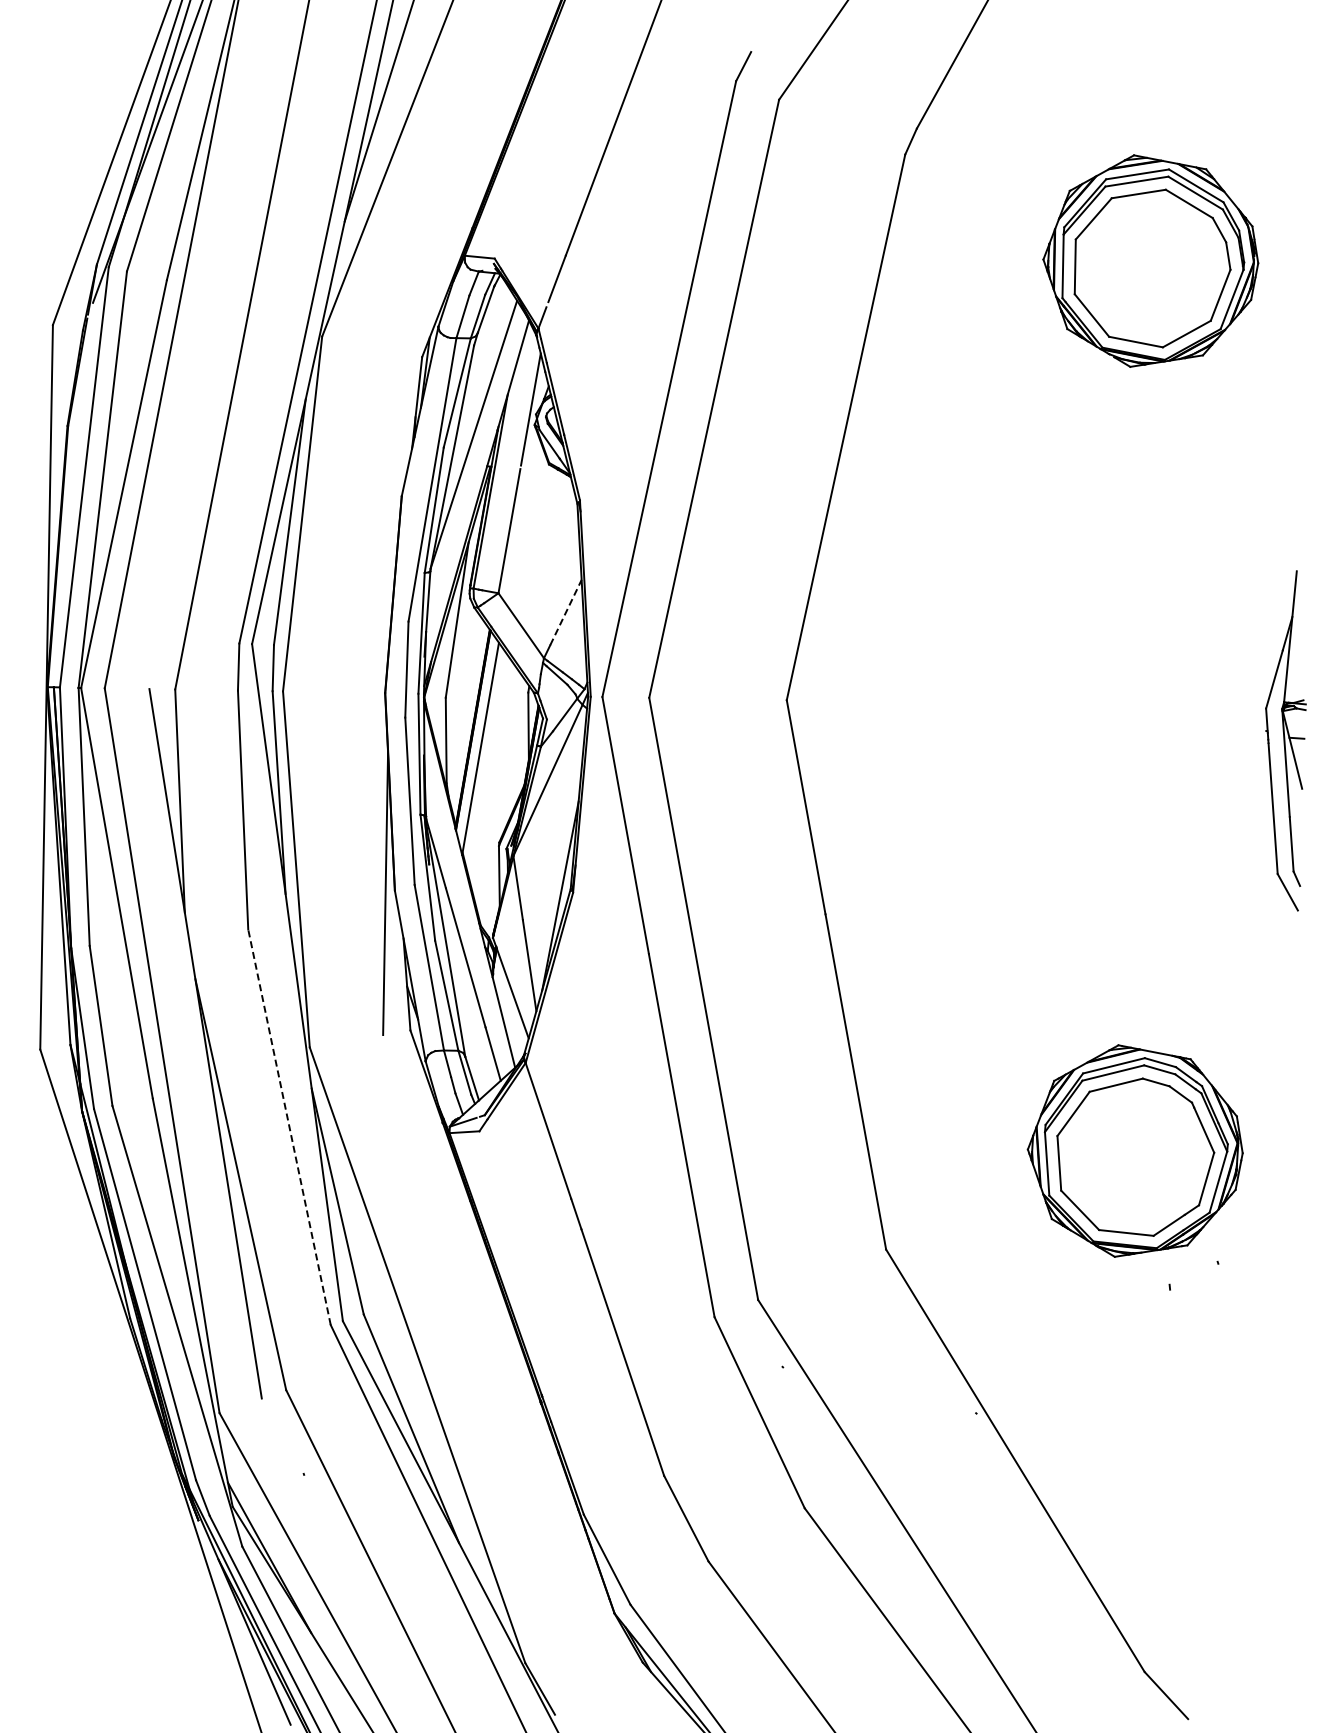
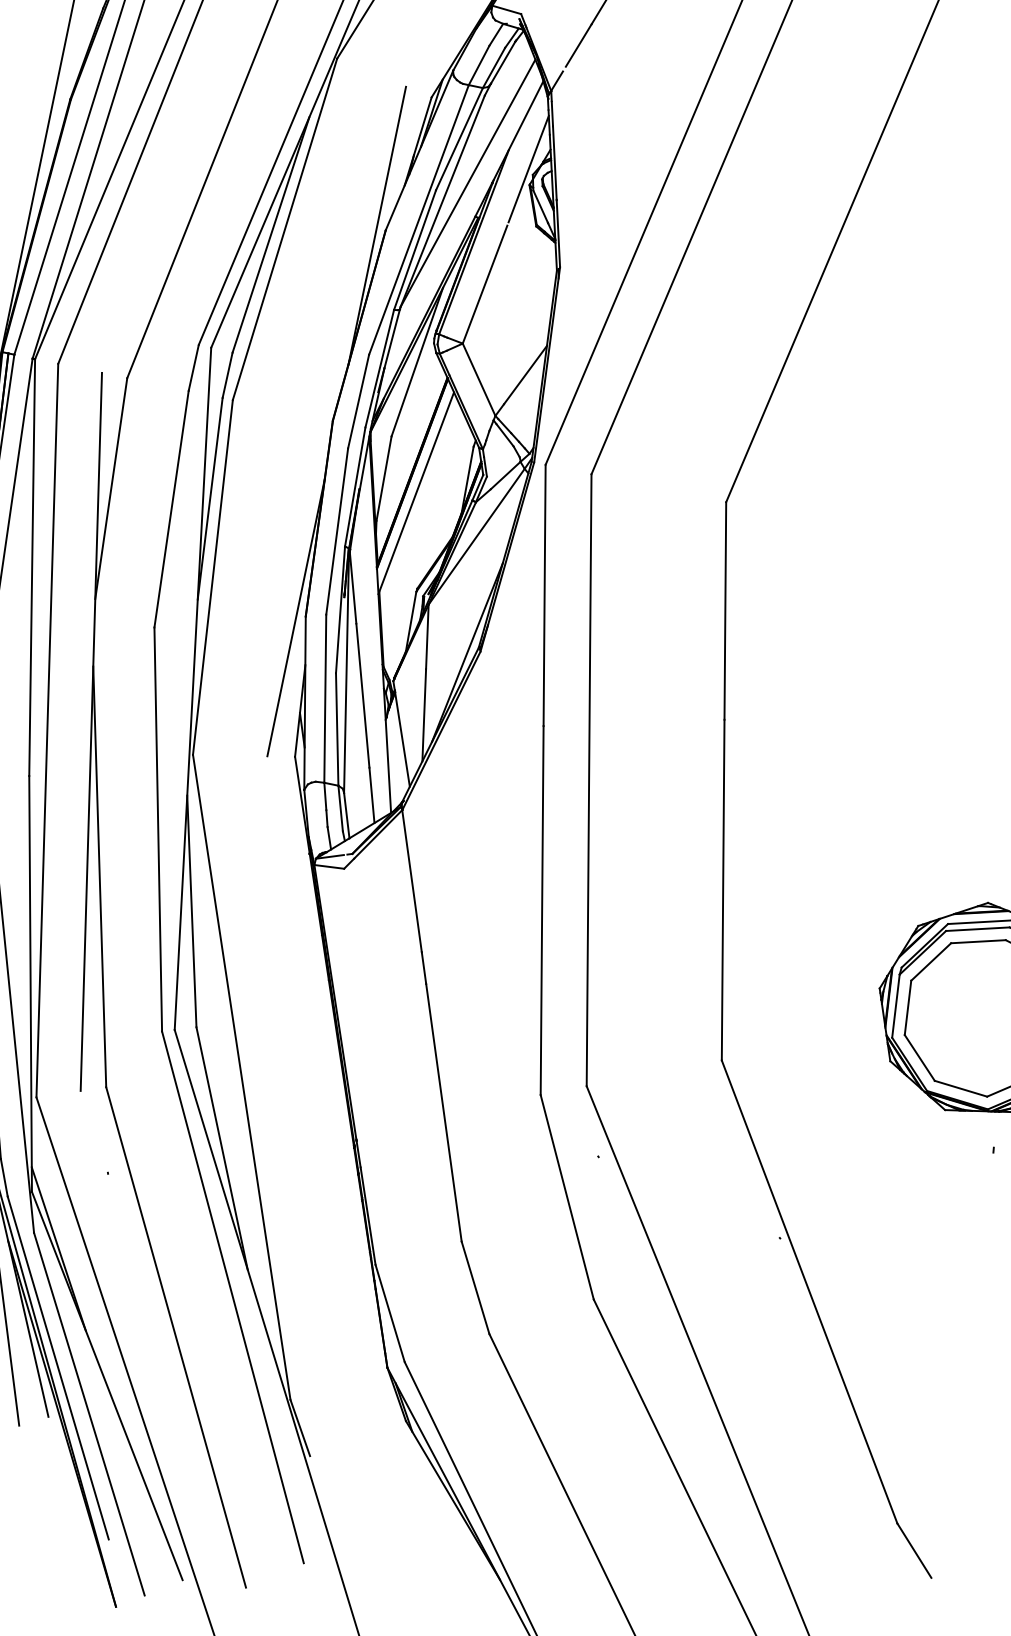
line: (392, 493) -> (377, 225), added
line: (566, 612) -> (526, 375), dashed -> solid
line: (289, 1126) -> (158, 828), dashed -> solid

